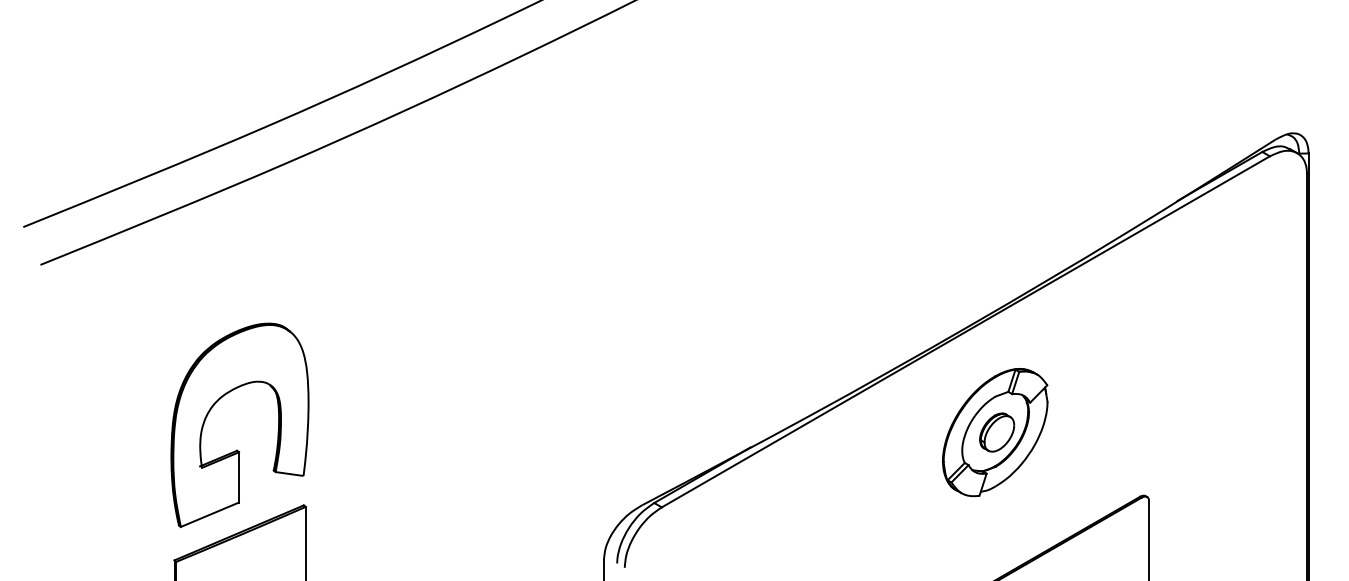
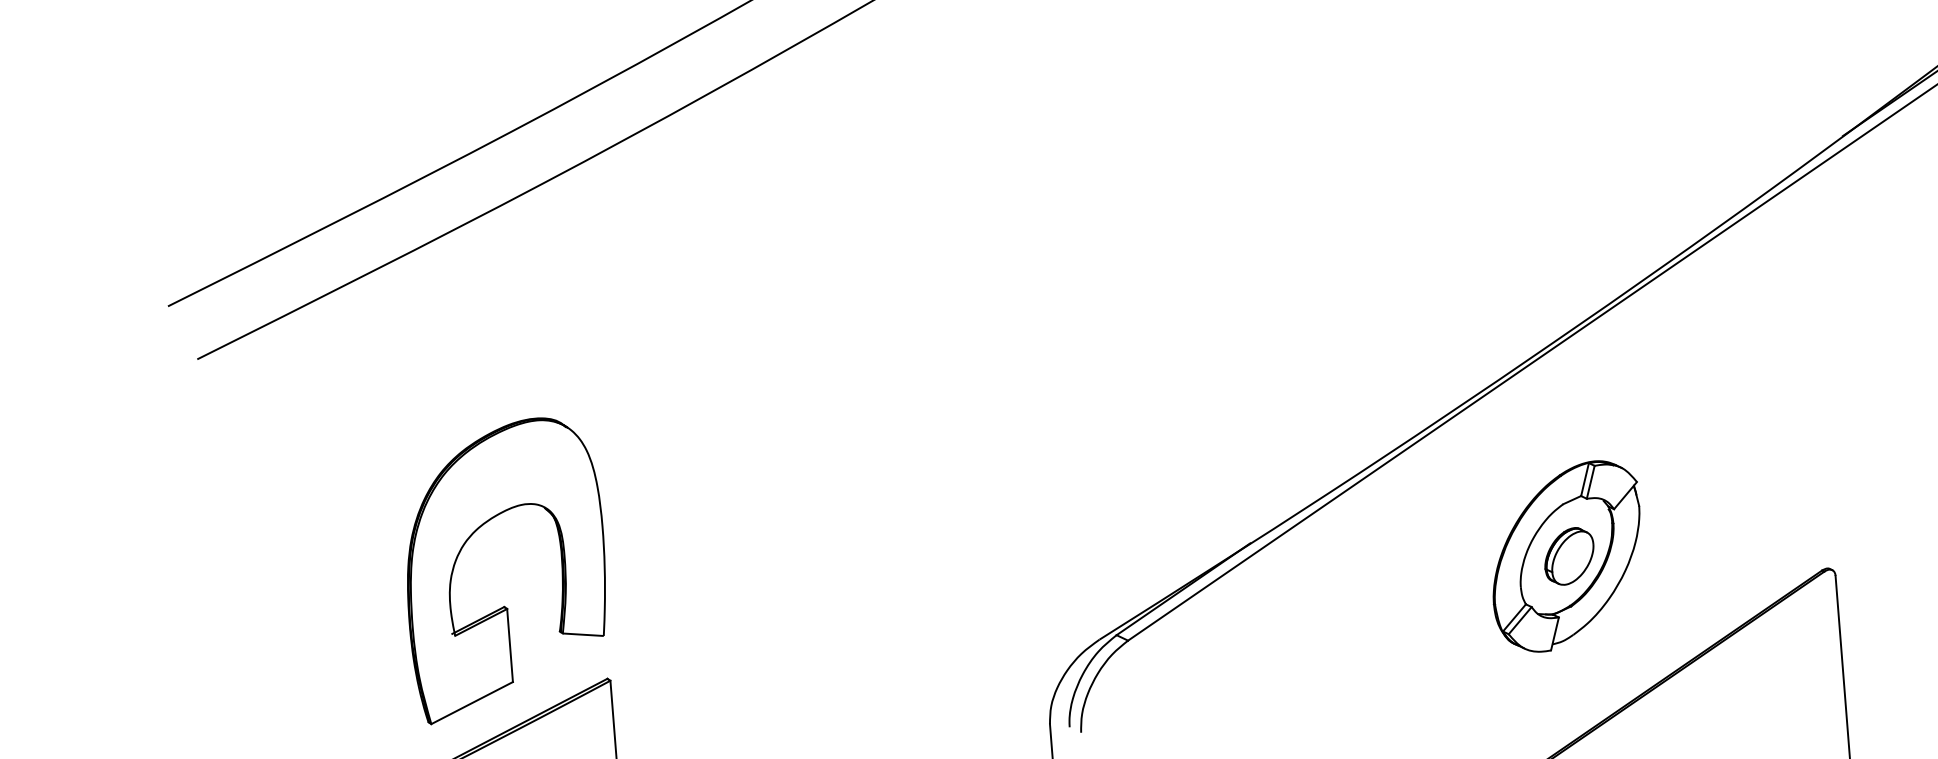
part: (994, 432) -> (1565, 556), moved

